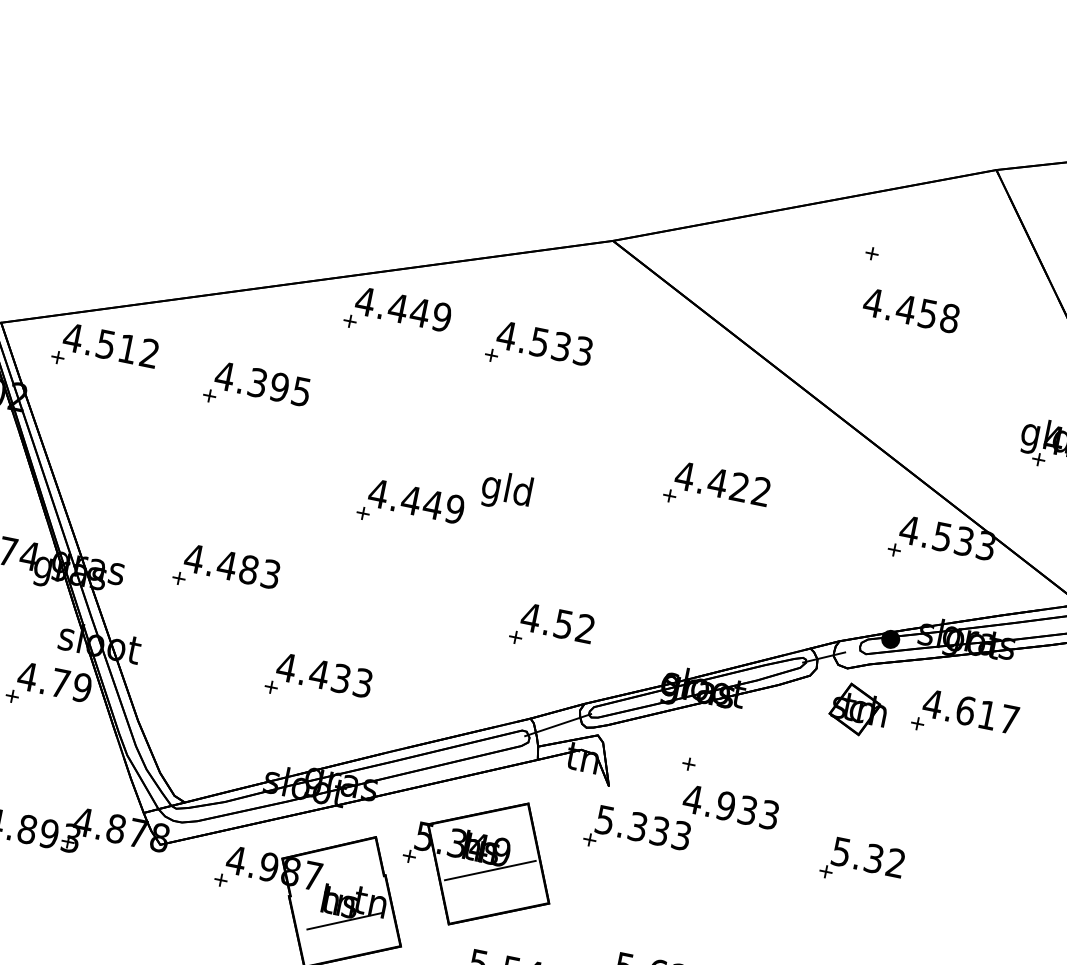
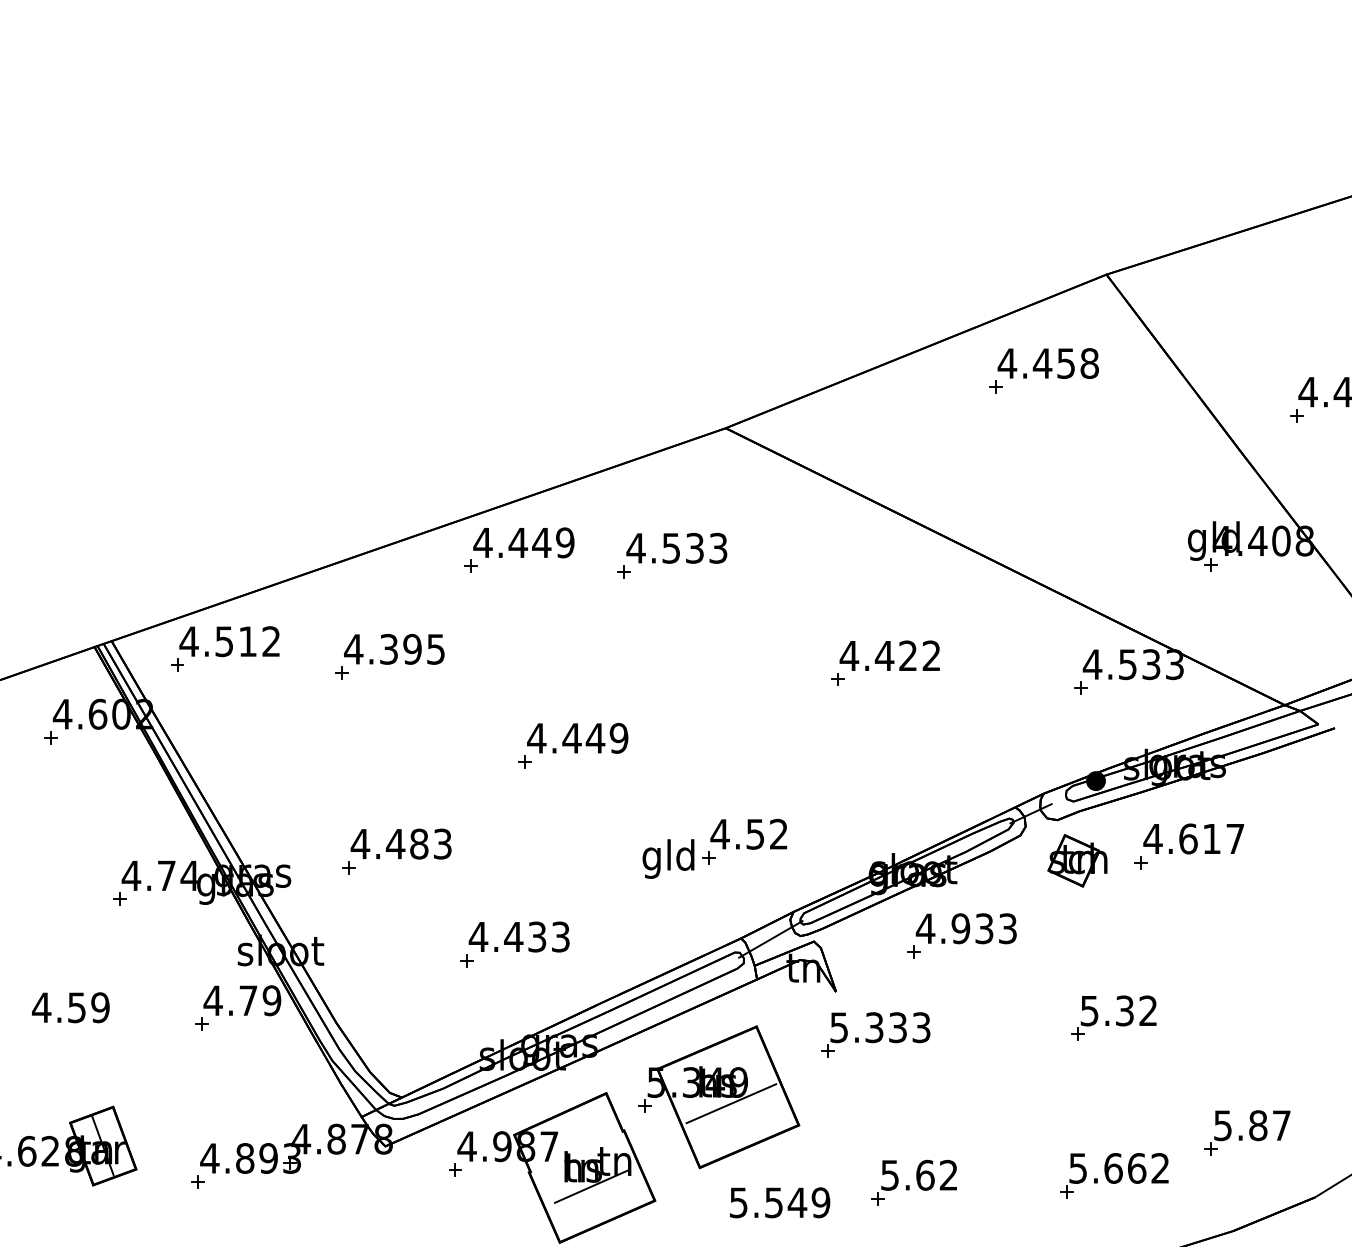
text: (910, 310) -> (1047, 363), moved
text: (506, 490) -> (668, 858), moved
text: (730, 806) -> (965, 928), moved

